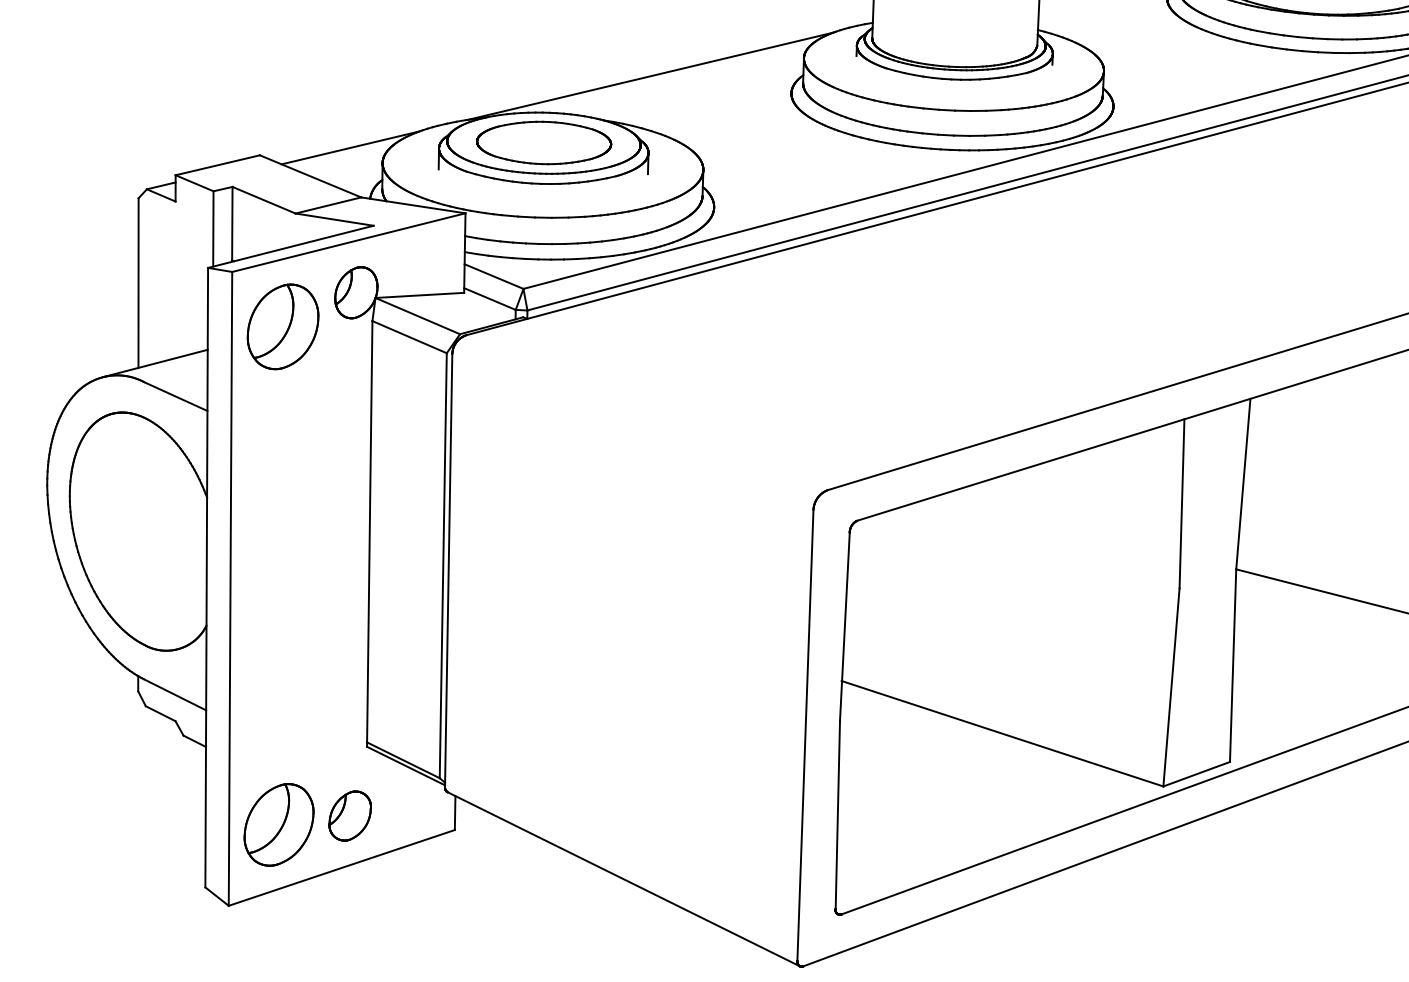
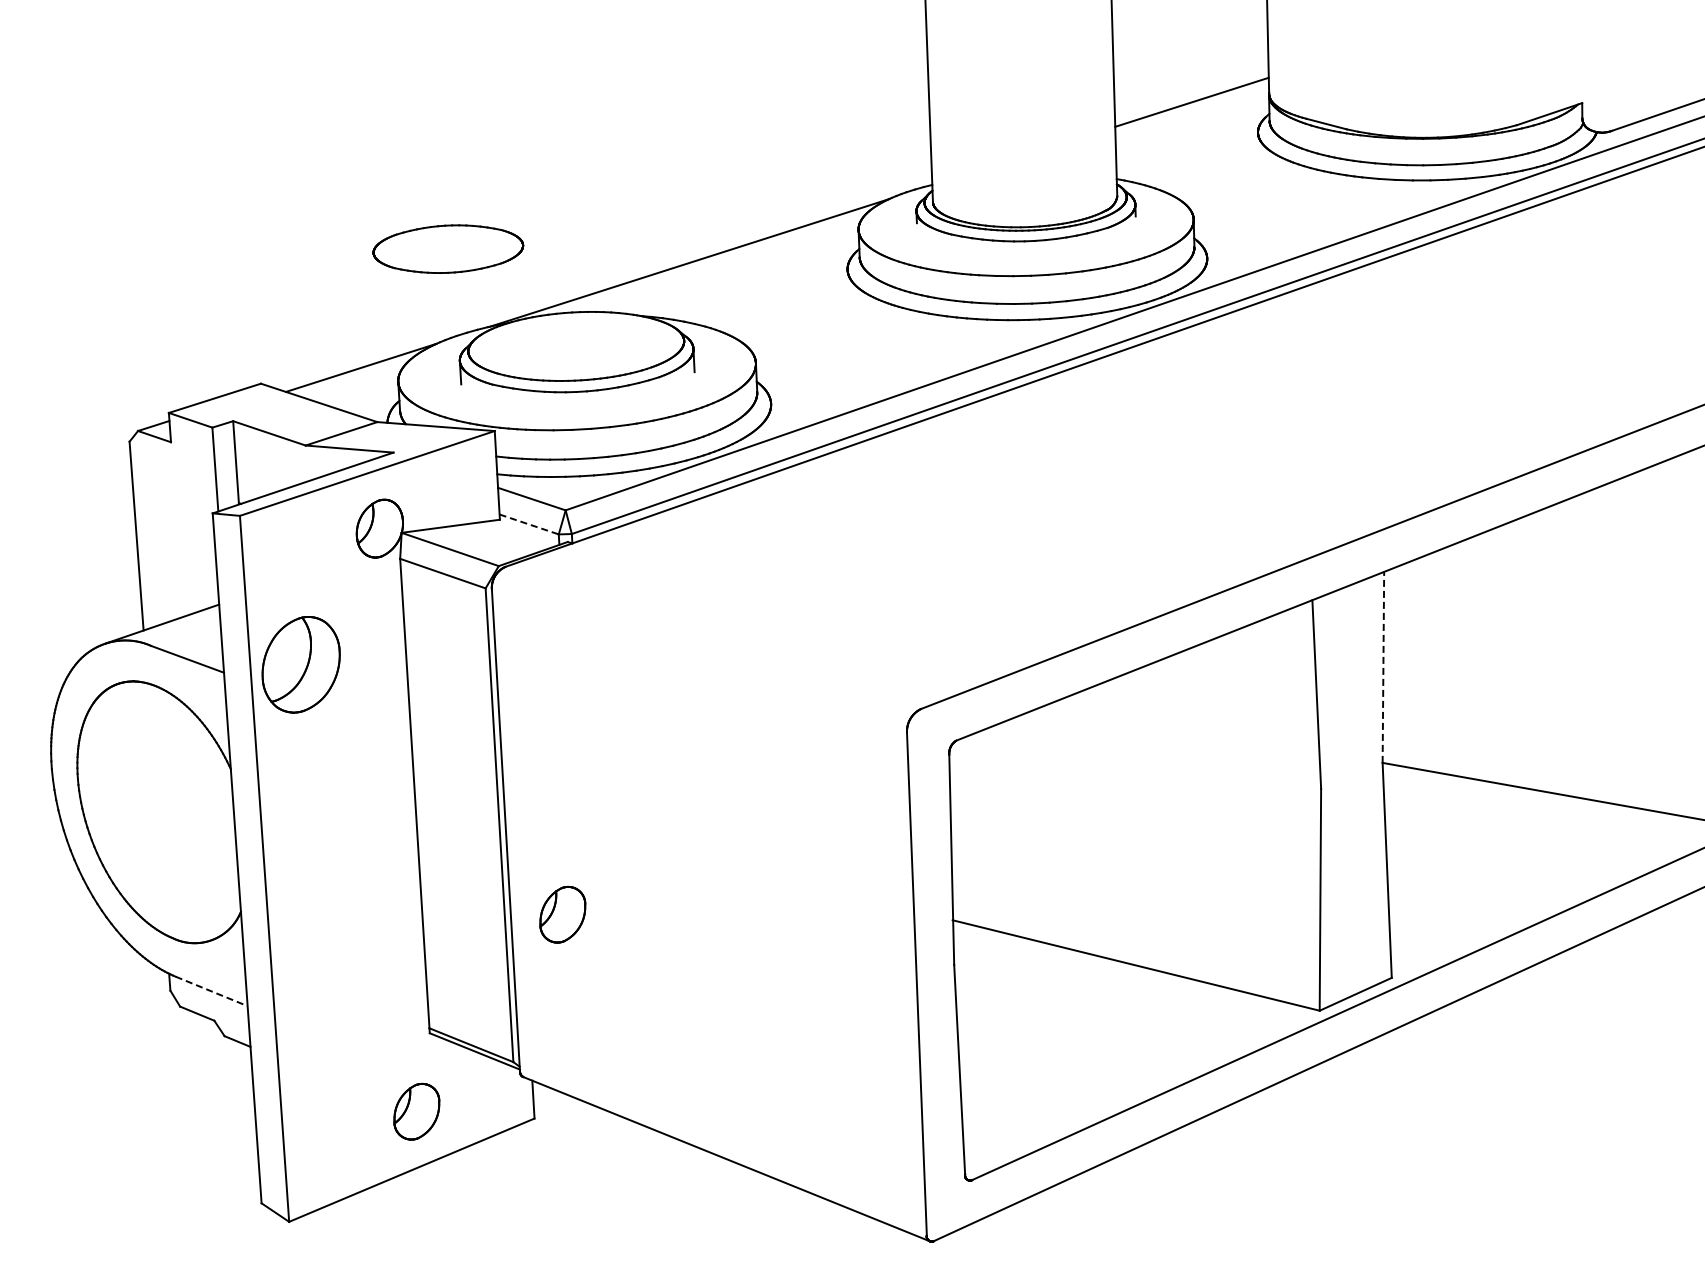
part: (544, 142) -> (448, 248), moved
line: (490, 299) -> (529, 524), solid -> dashed
part: (282, 326) -> (300, 664), moved
line: (1243, 484) -> (1383, 667), solid -> dashed
part: (493, 649) -> (562, 914), added
line: (174, 694) -> (211, 991), solid -> dashed
part: (279, 824) -> (338, 1127), removed

